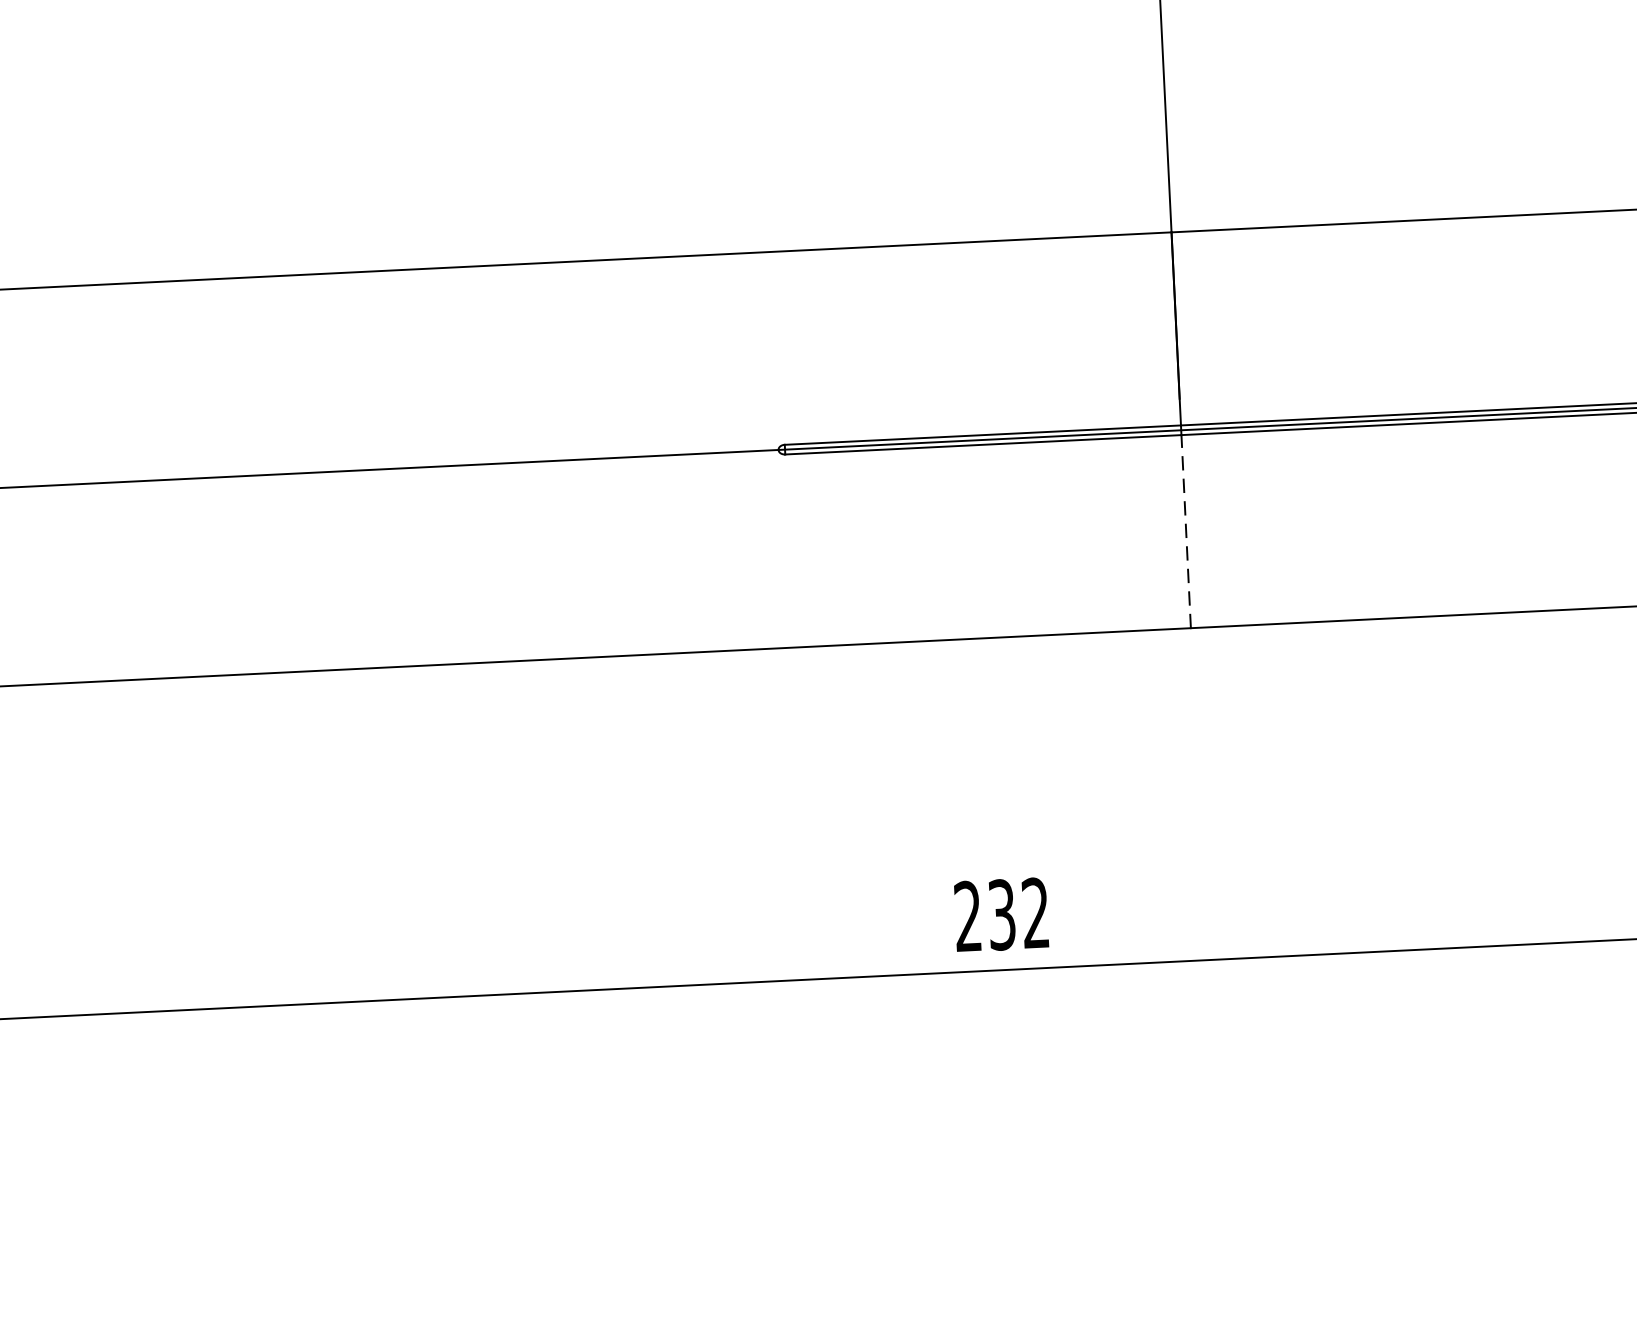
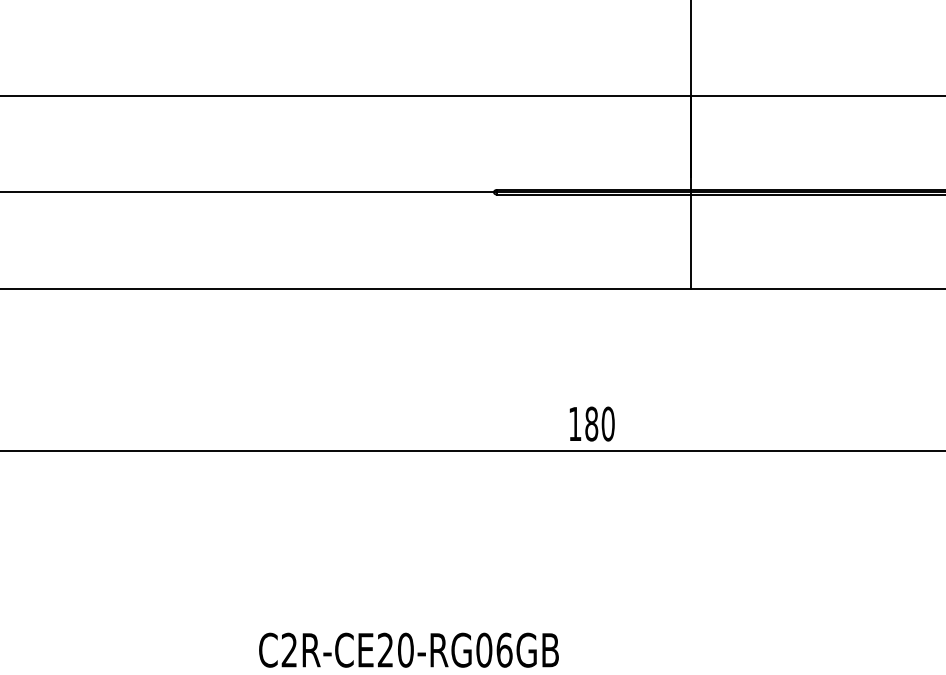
line: (1186, 531) -> (690, 241), dashed -> solid
text: (1001, 913) -> (591, 423), 232 -> 180

